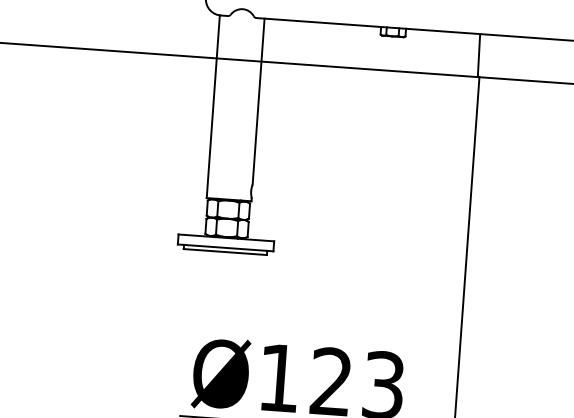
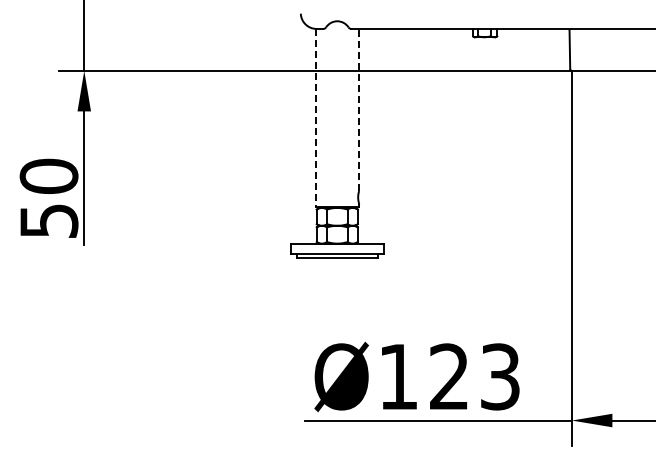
line: (258, 101) -> (359, 109), solid -> dashed
line: (213, 107) -> (315, 118), solid -> dashed

